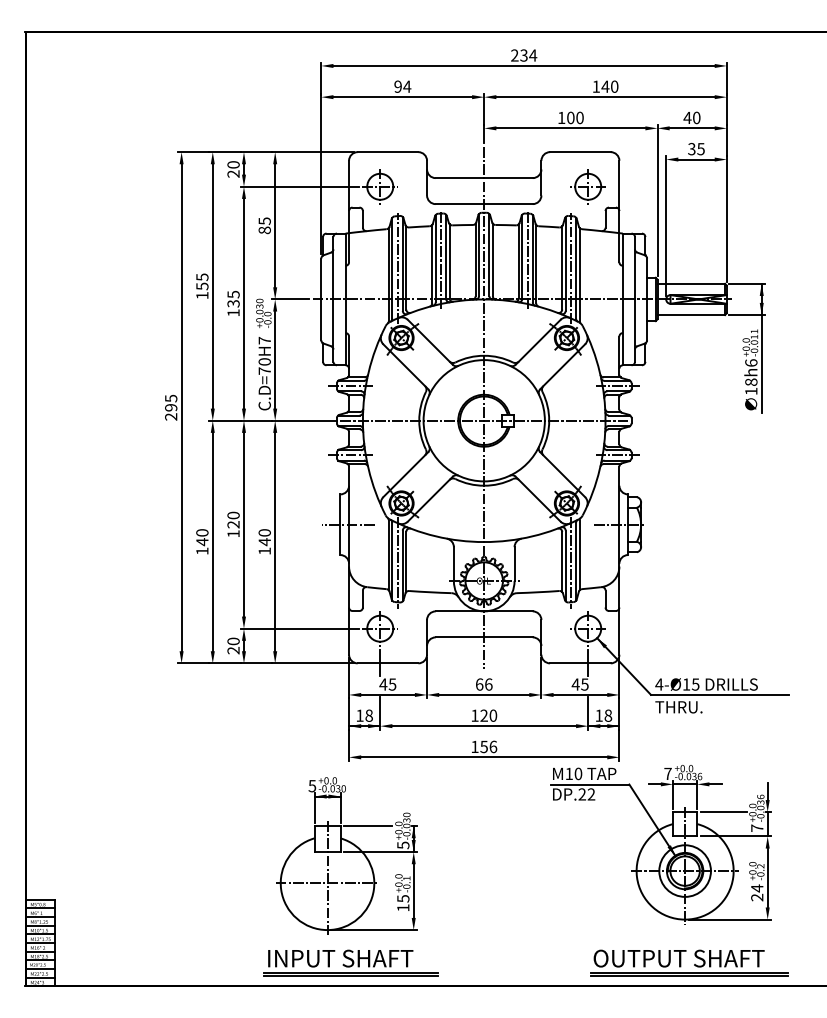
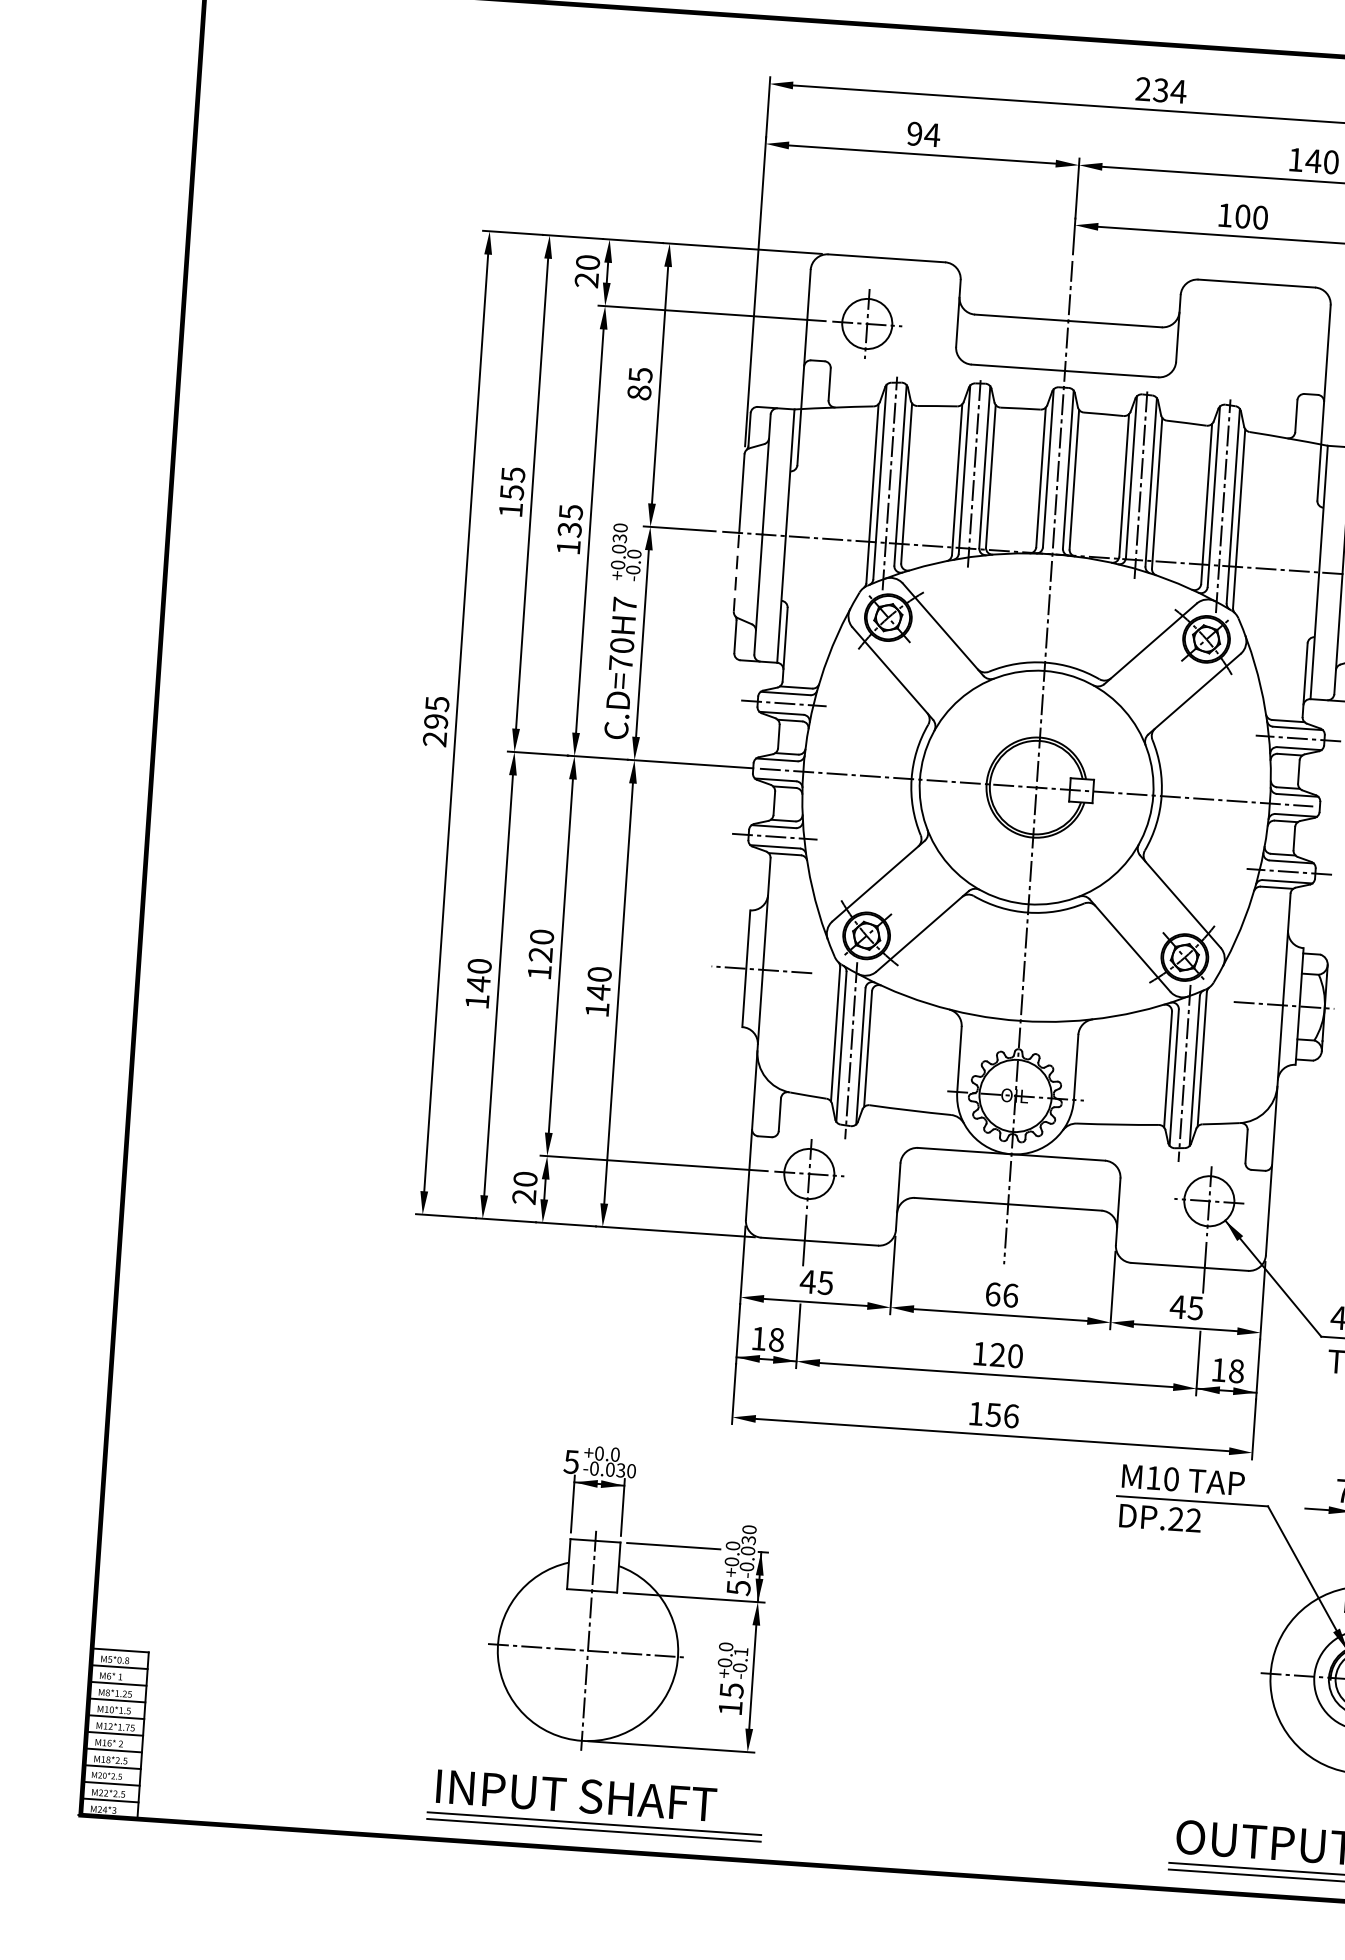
part: (587, 186) -> (1265, 350), removed
line: (321, 319) -> (736, 571), solid -> dashed
part: (346, 855) -> (628, 1599), moved
part: (350, 962) -> (594, 1804), moved

